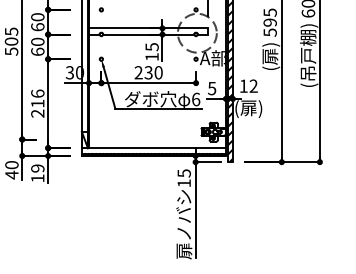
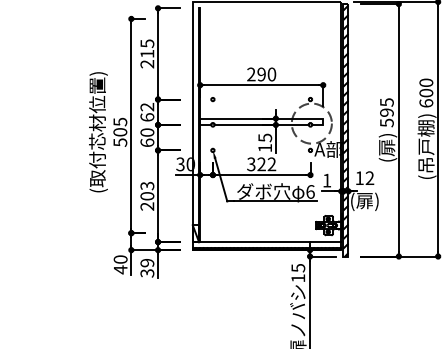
text: (37, 16) -> (147, 106), 60 -> 62
text: (148, 72) -> (261, 164), 230 -> 322
text: (211, 88) -> (326, 180), 5 -> 1
text: (37, 98) -> (147, 190), 216 -> 203
text: (37, 178) -> (147, 273), 19 -> 39

